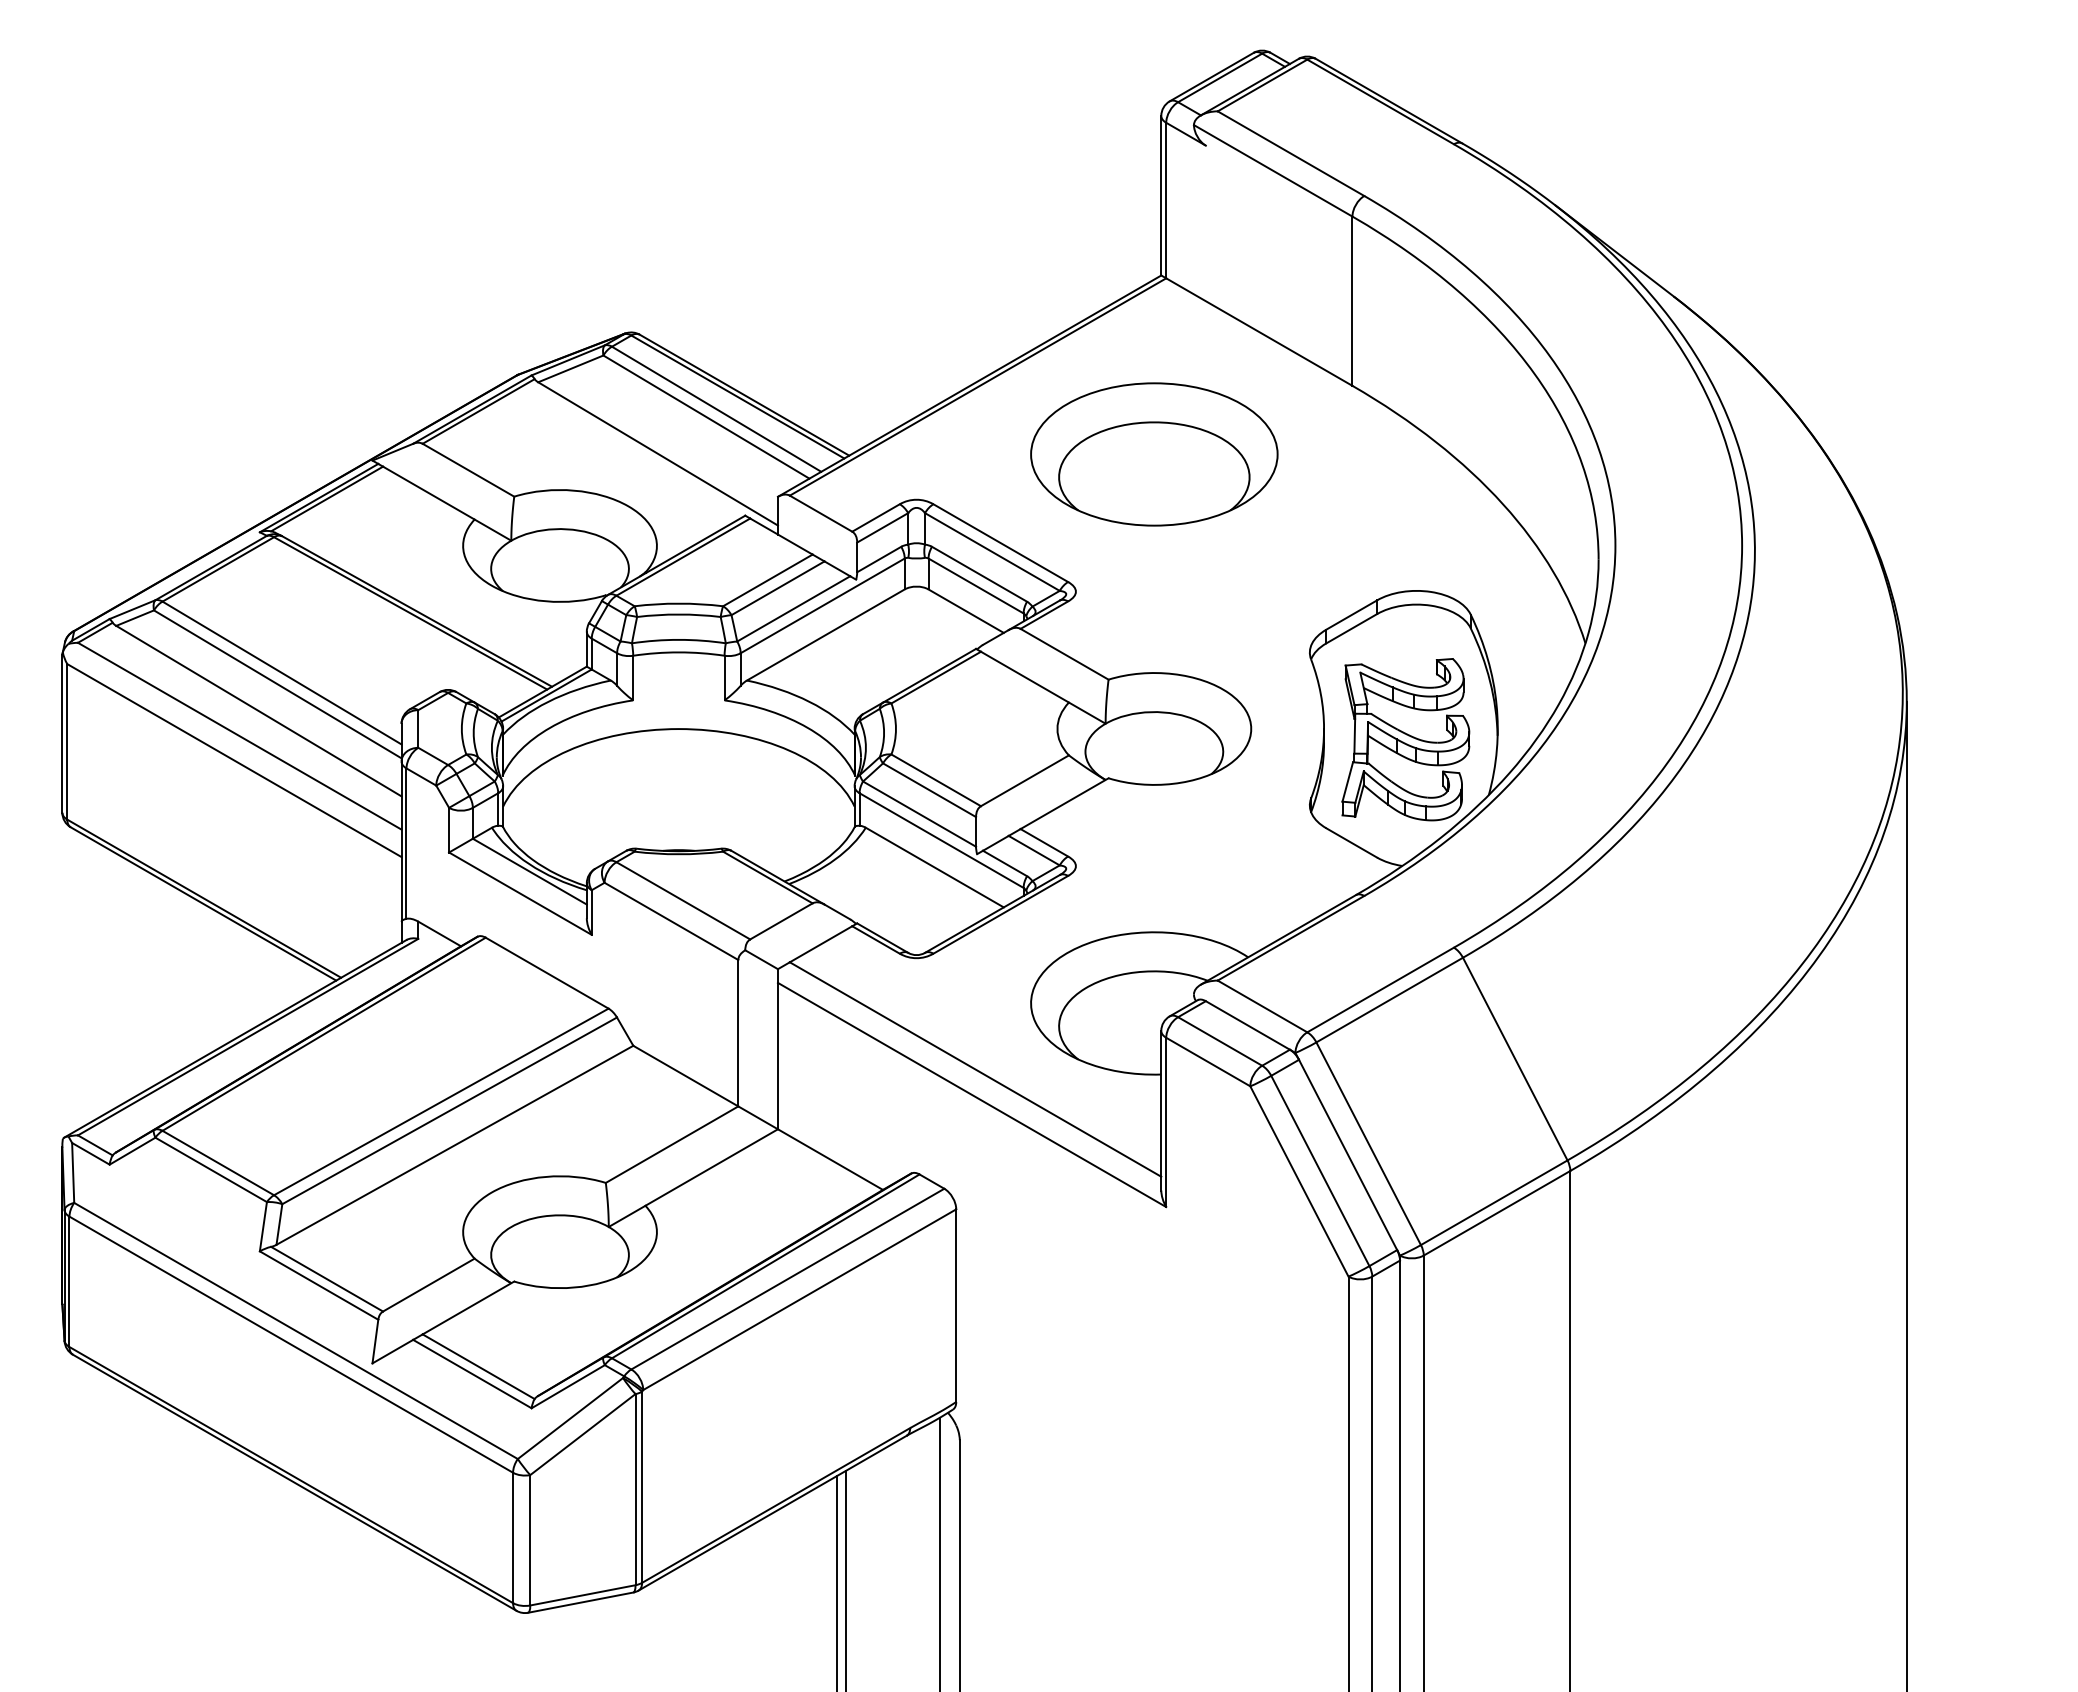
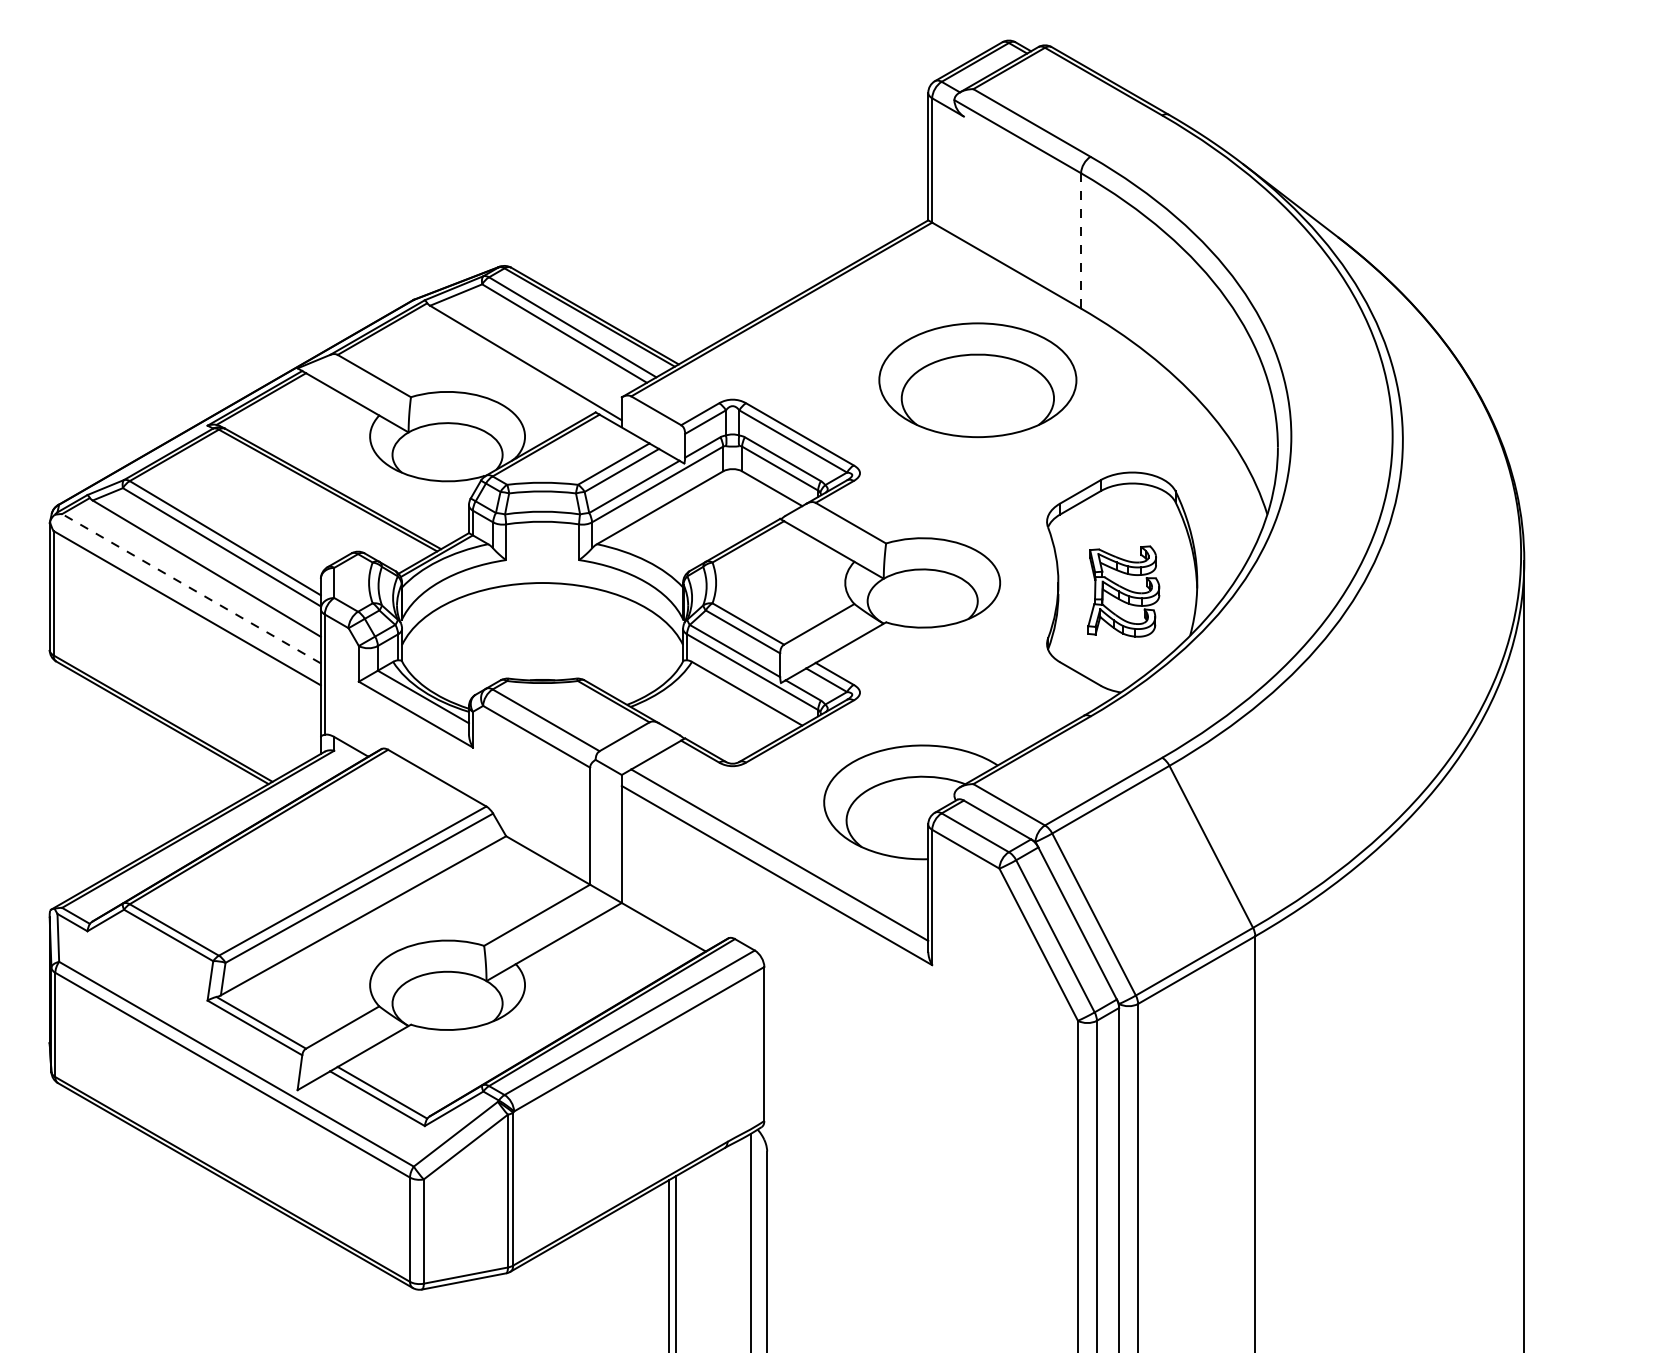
line: (1352, 301) -> (1081, 241), solid -> dashed
part: (1154, 454) -> (978, 380), moved
line: (239, 736) -> (191, 588), solid -> dashed
part: (1405, 739) -> (1123, 591), size x0.7

